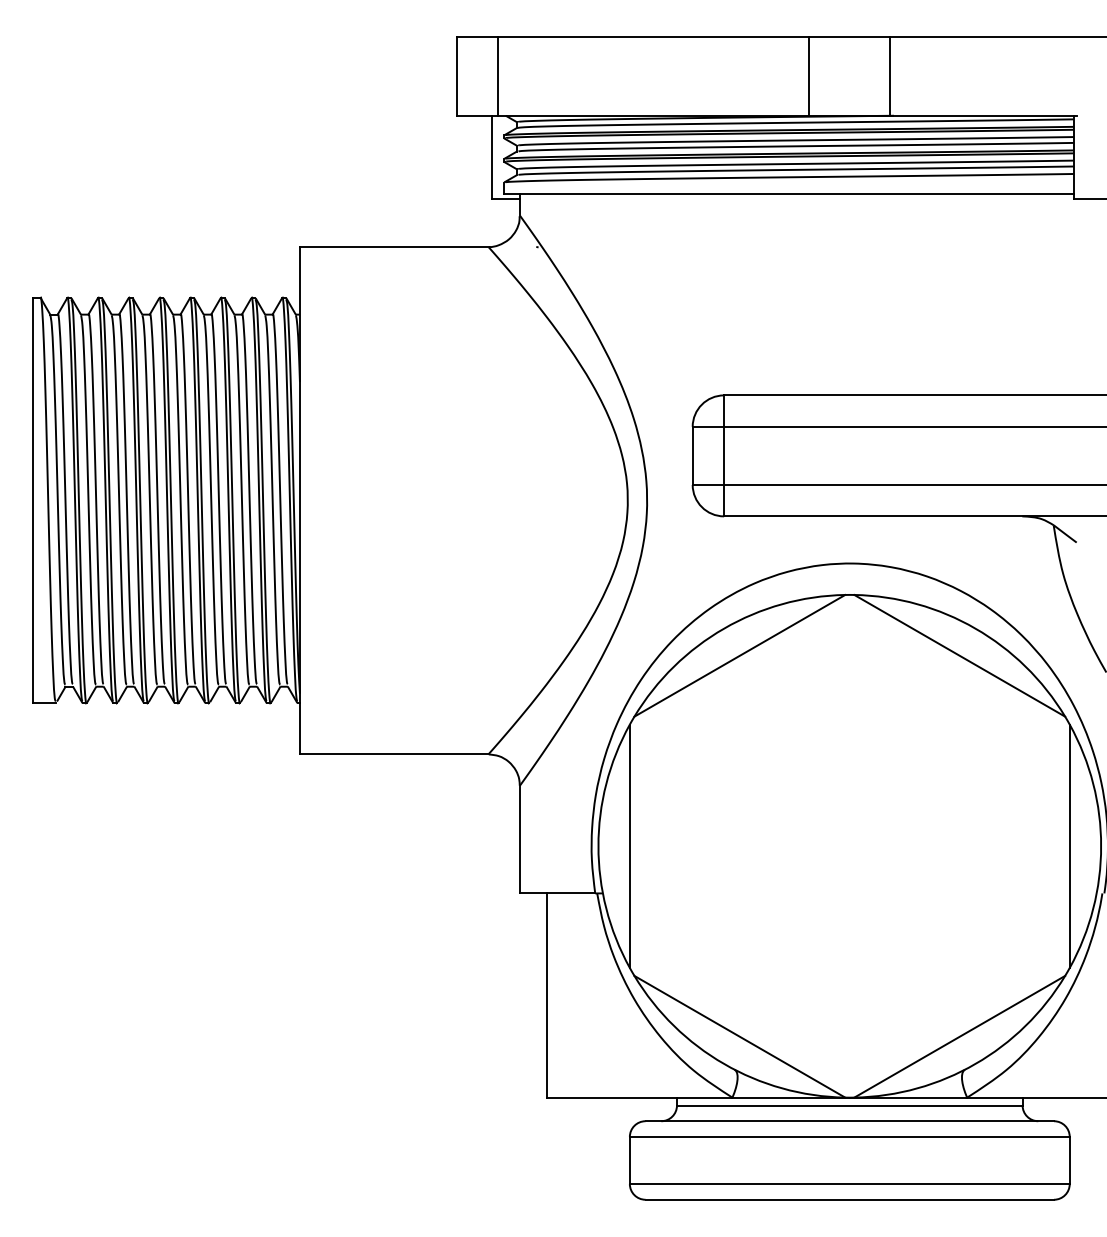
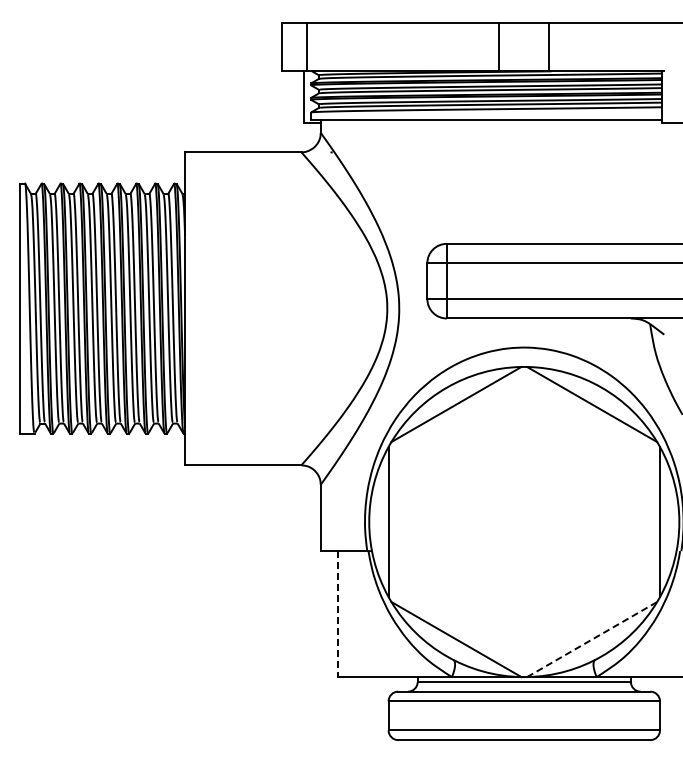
line: (547, 996) -> (337, 614), solid -> dashed
line: (960, 1036) -> (592, 639), solid -> dashed

